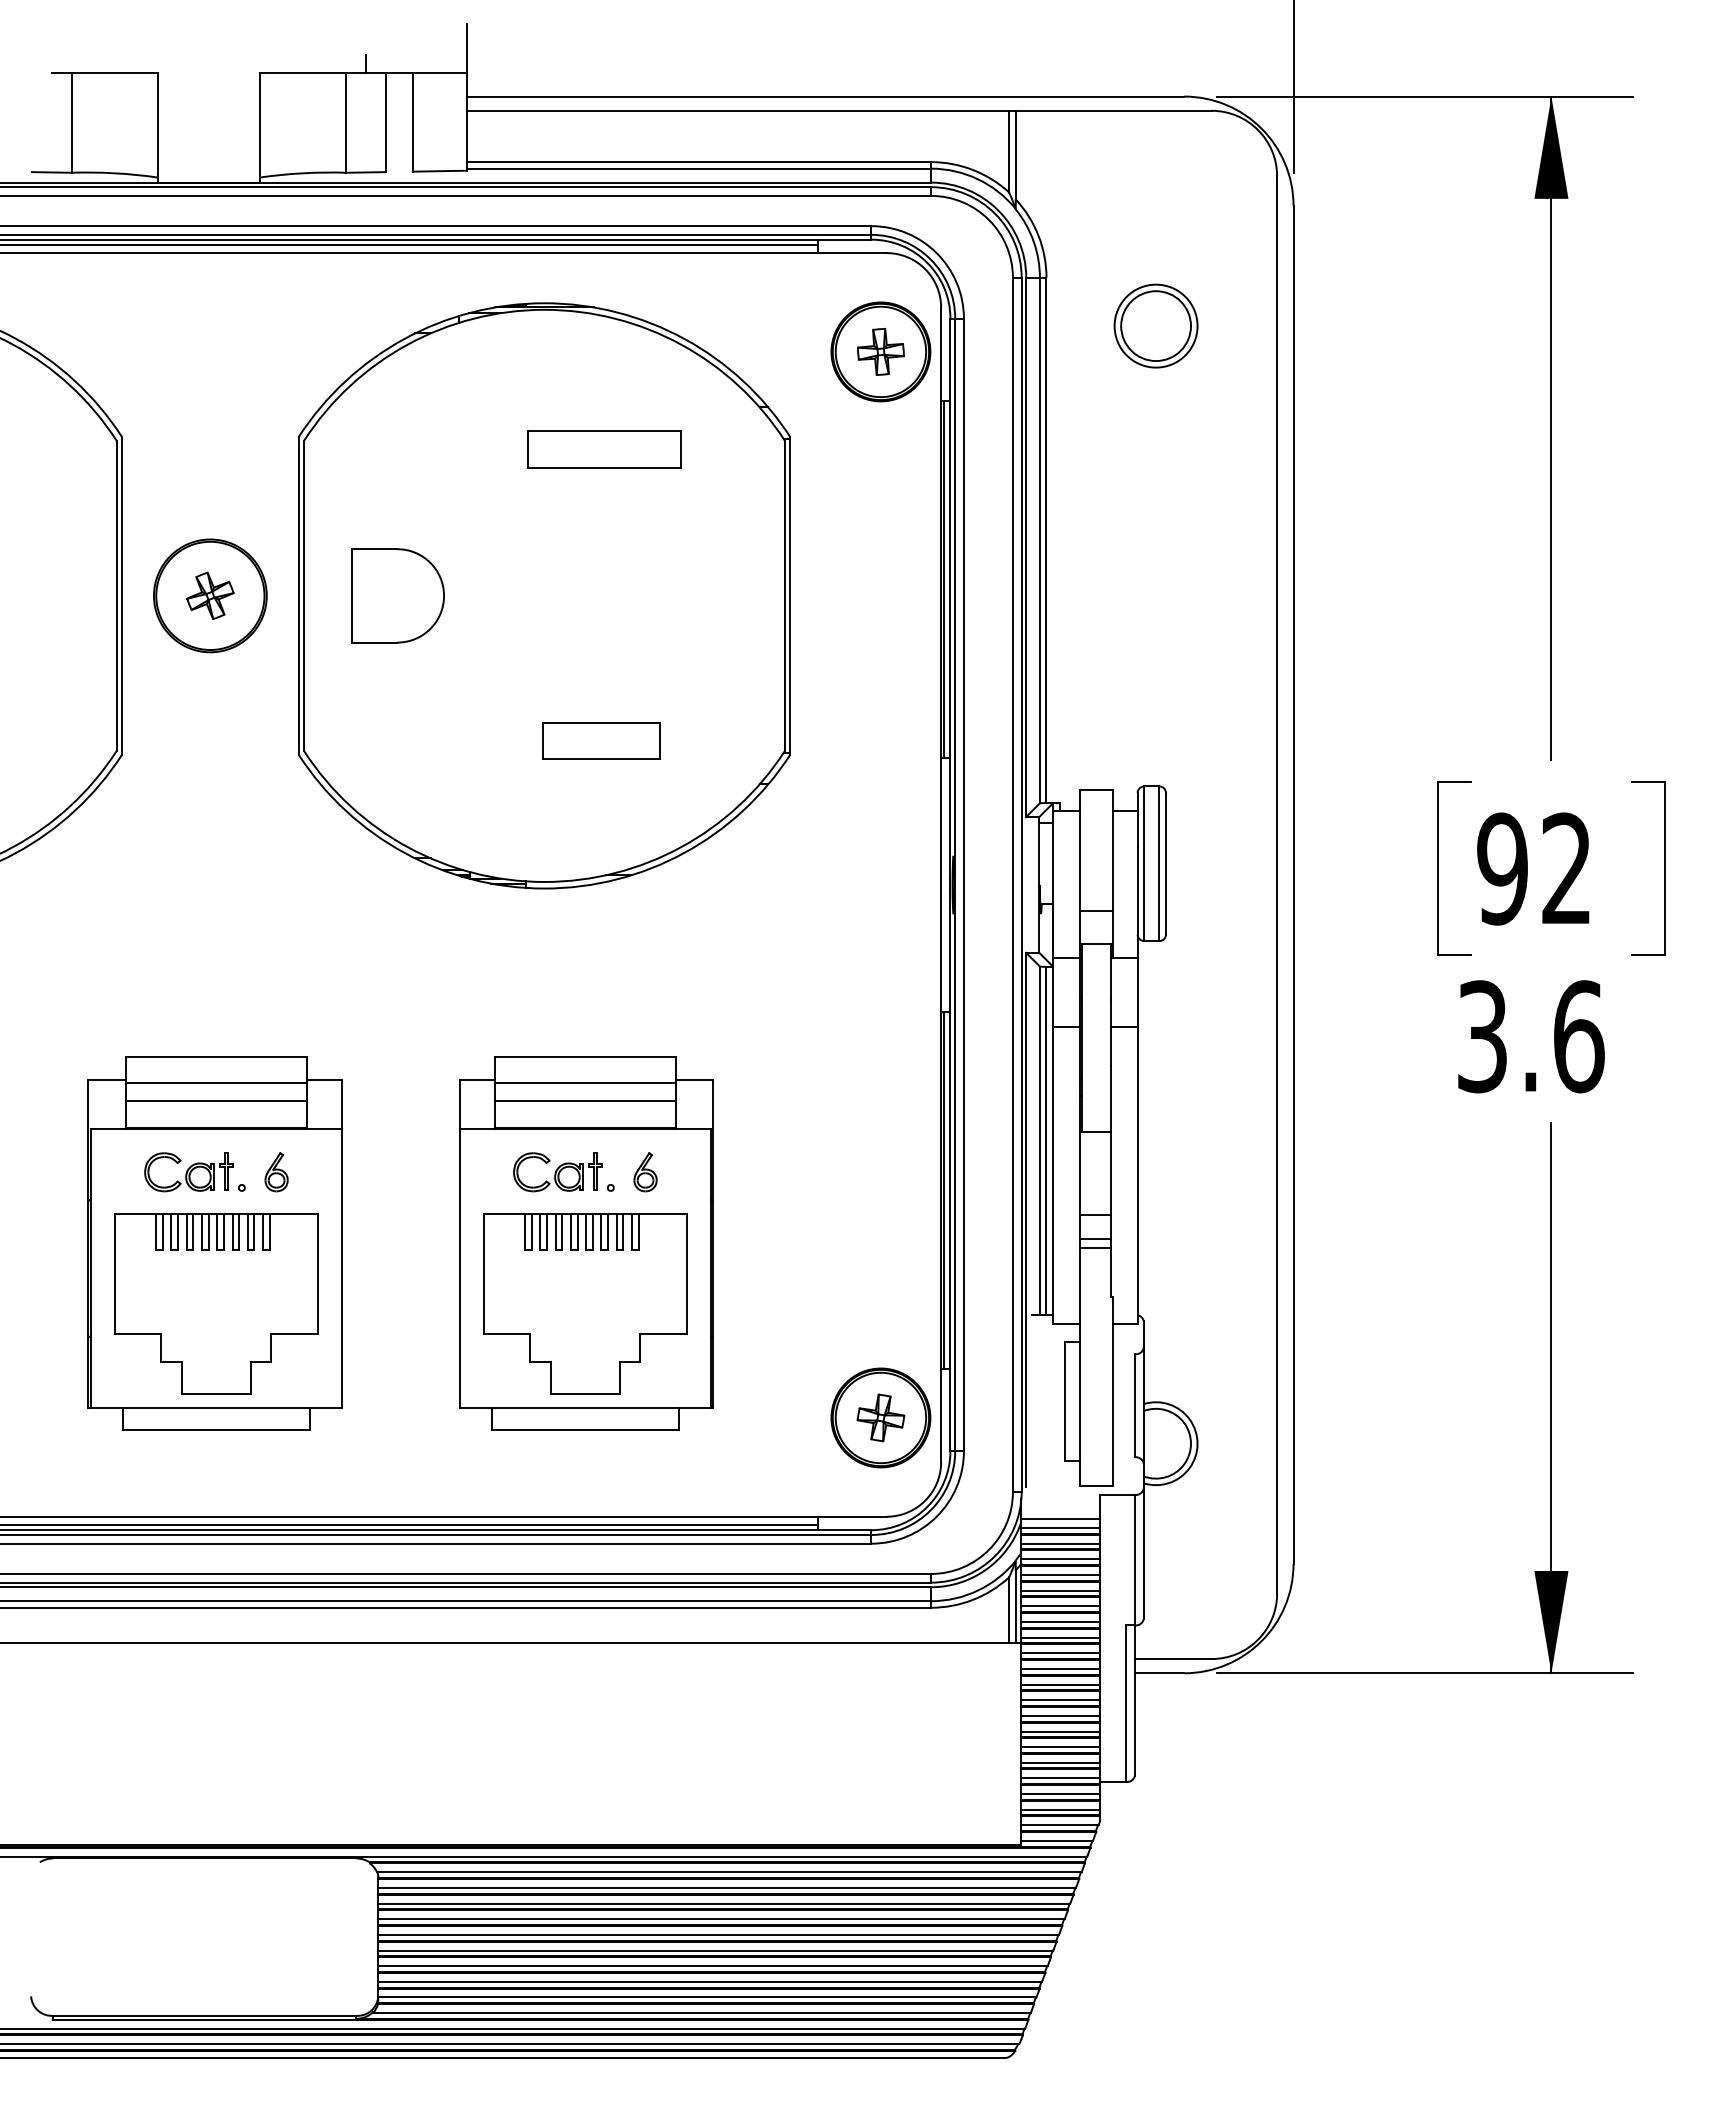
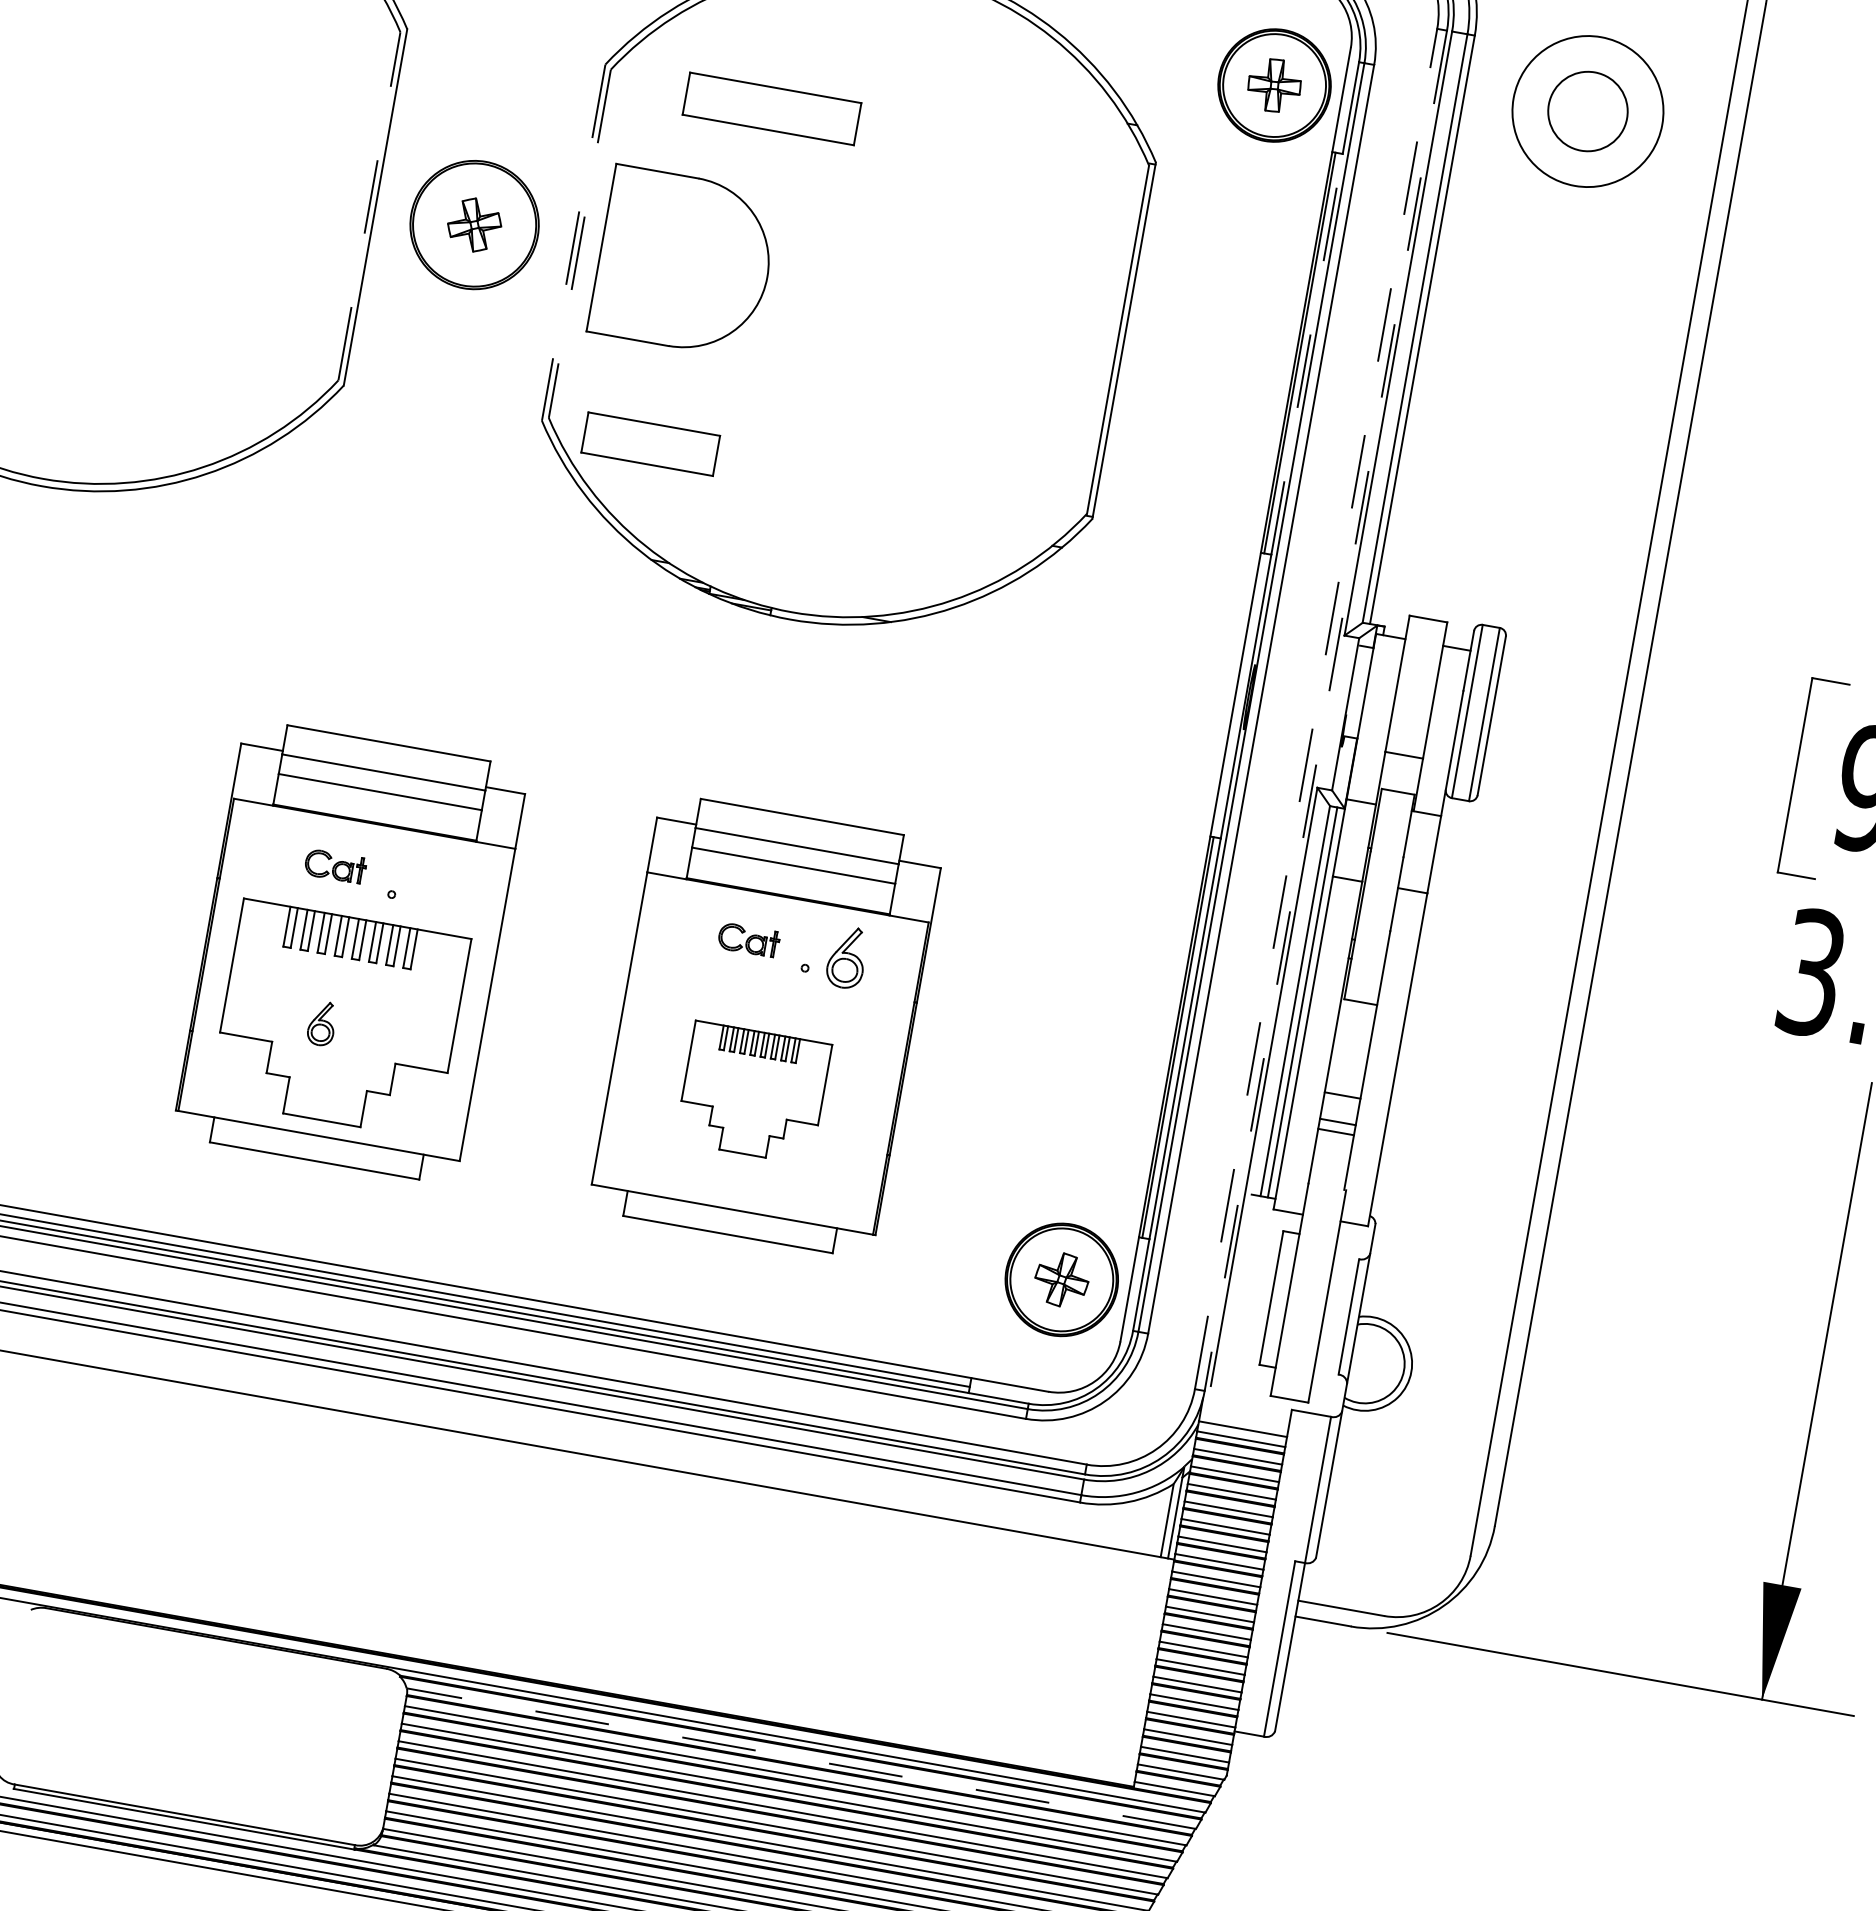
circle: (1155, 325) -> (1587, 110), size x1.6
part: (604, 449) -> (771, 108), moved
line: (950, 579) -> (1307, 354), solid -> dashed
line: (116, 595) -> (369, 205), solid -> dashed
line: (298, 595) -> (573, 242), solid -> dashed
part: (397, 595) -> (684, 261), size x1.6
line: (304, 596) -> (579, 244), solid -> dashed
part: (601, 740) -> (650, 443), moved
line: (1012, 884) -> (1315, 708), solid -> dashed
line: (1021, 885) -> (1325, 711), solid -> dashed
part: (188, 1172) -> (335, 866), size x0.6
part: (276, 1172) -> (322, 1023), moved
part: (557, 1172) -> (748, 940), size x0.6
part: (645, 1172) -> (847, 957), size x1.4
part: (585, 1303) -> (753, 1092), size x0.6
line: (728, 1872) -> (800, 1758), solid -> dashed

